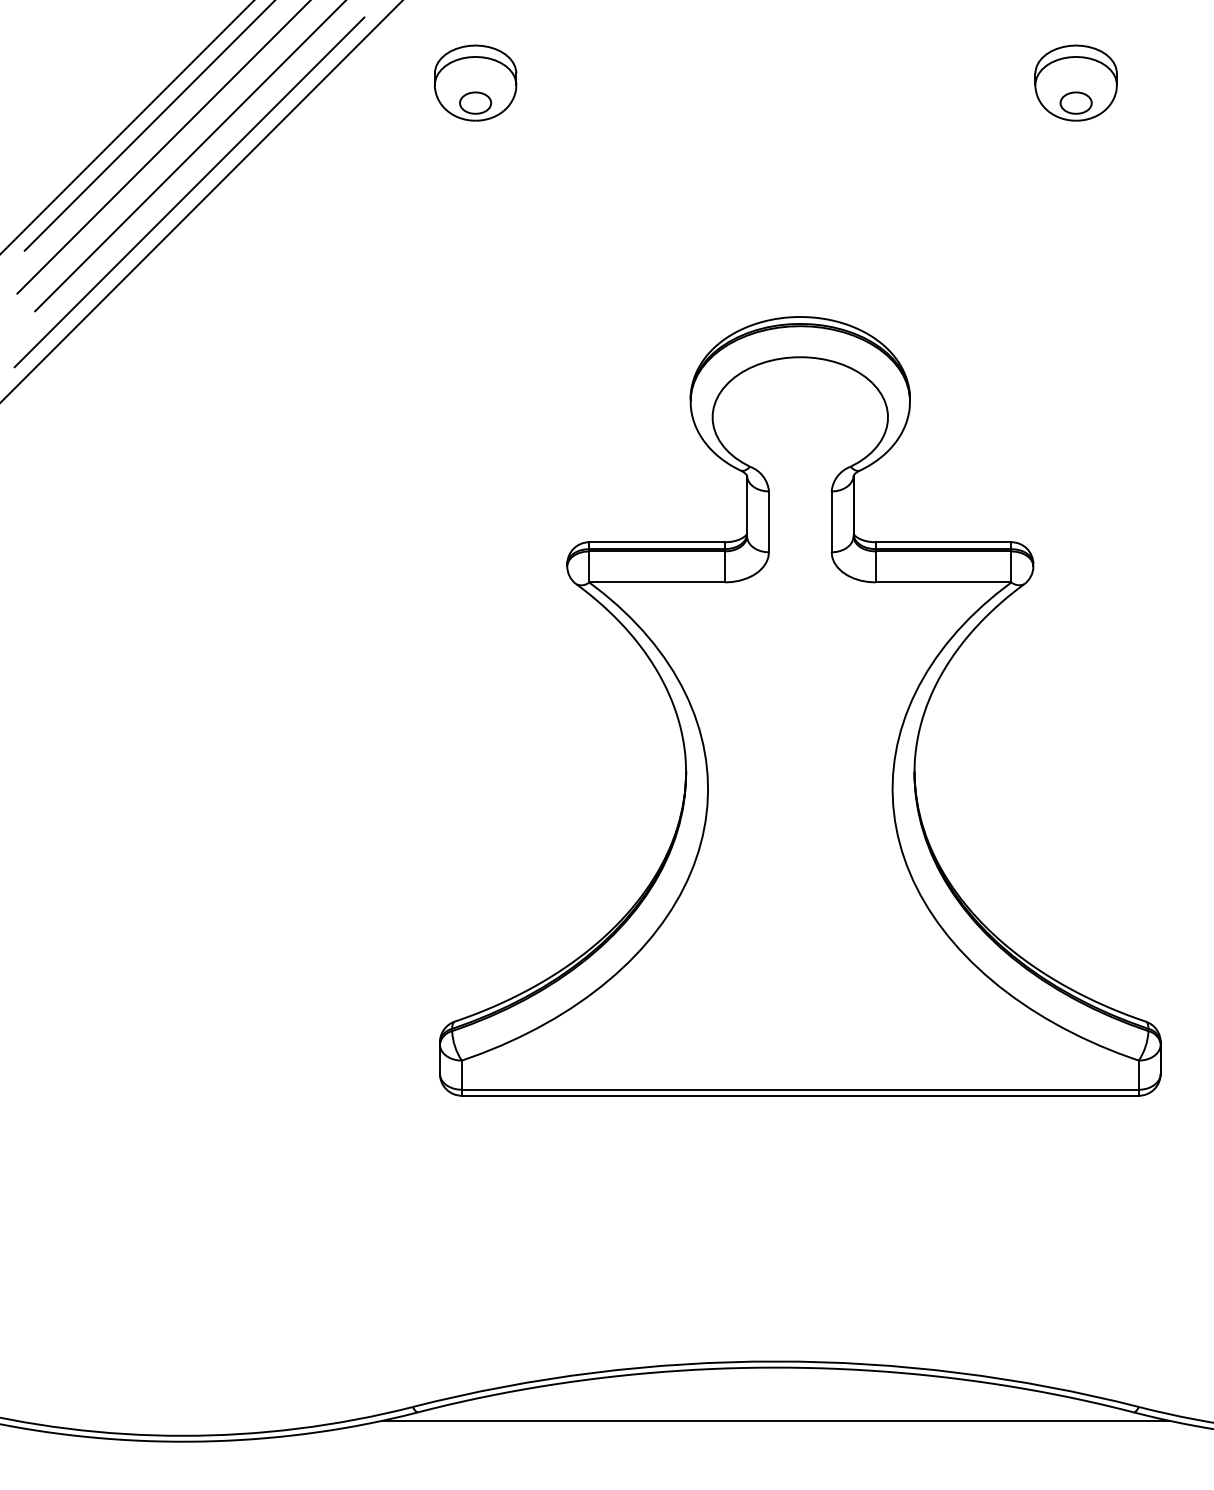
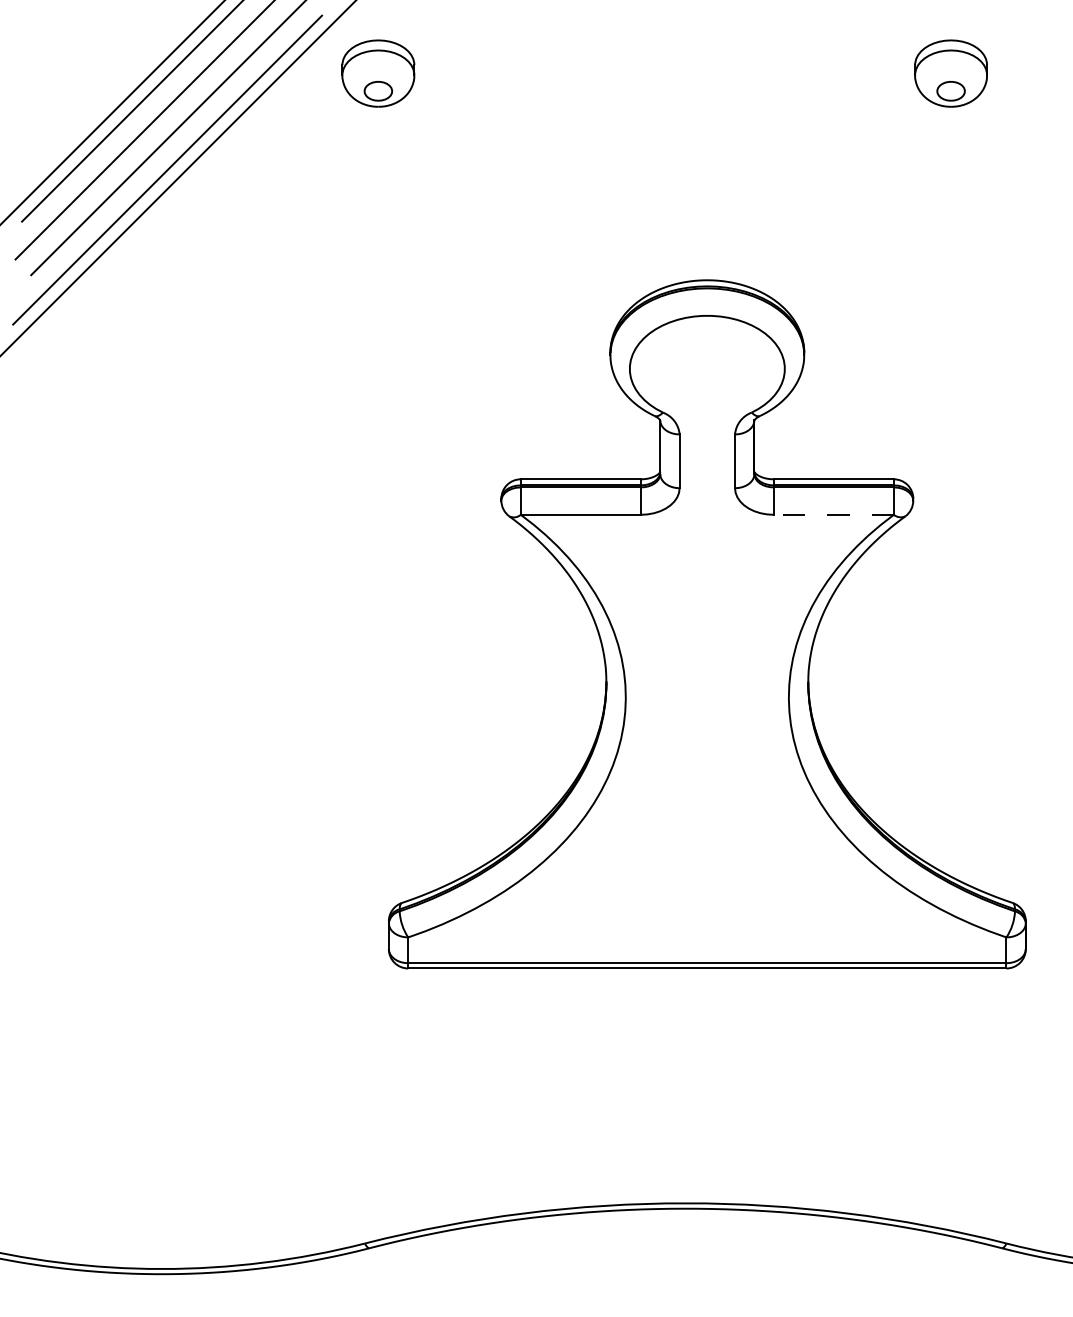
part: (475, 83) -> (378, 73), moved
line: (943, 582) -> (833, 514), solid -> dashed
line: (775, 1420) -> (685, 1255), removed

